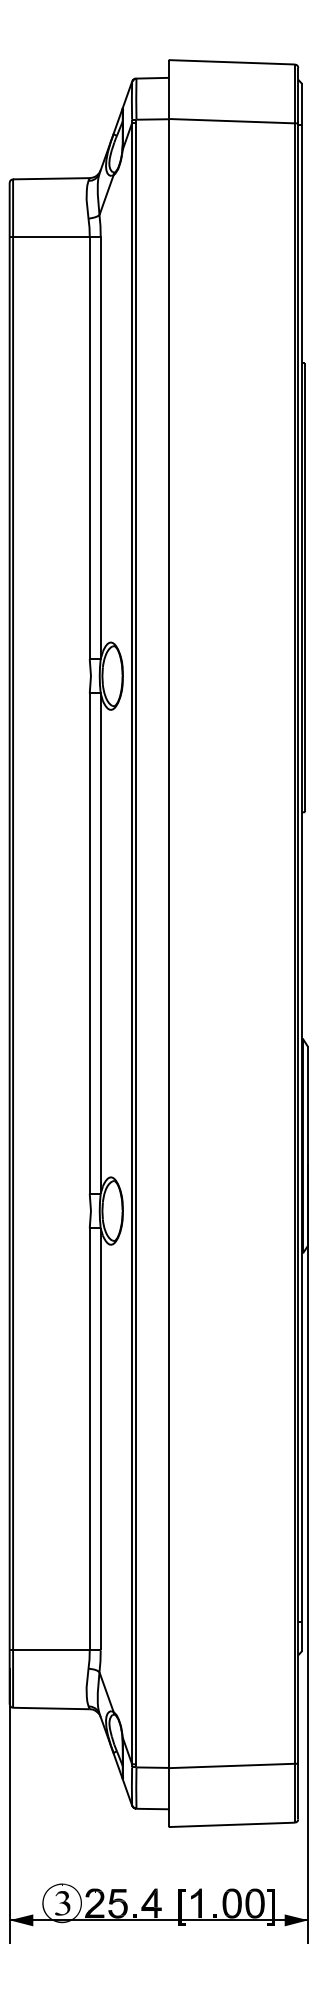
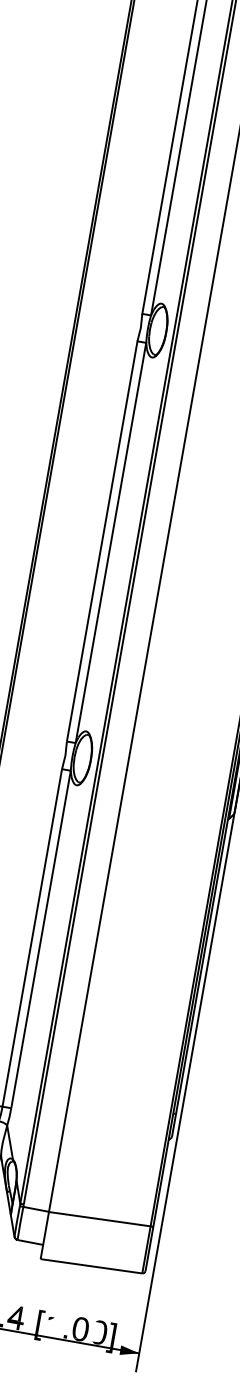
fill: (197, 1903) -> (52, 1324), removed
fill: (250, 1903) -> (95, 1331), removed

